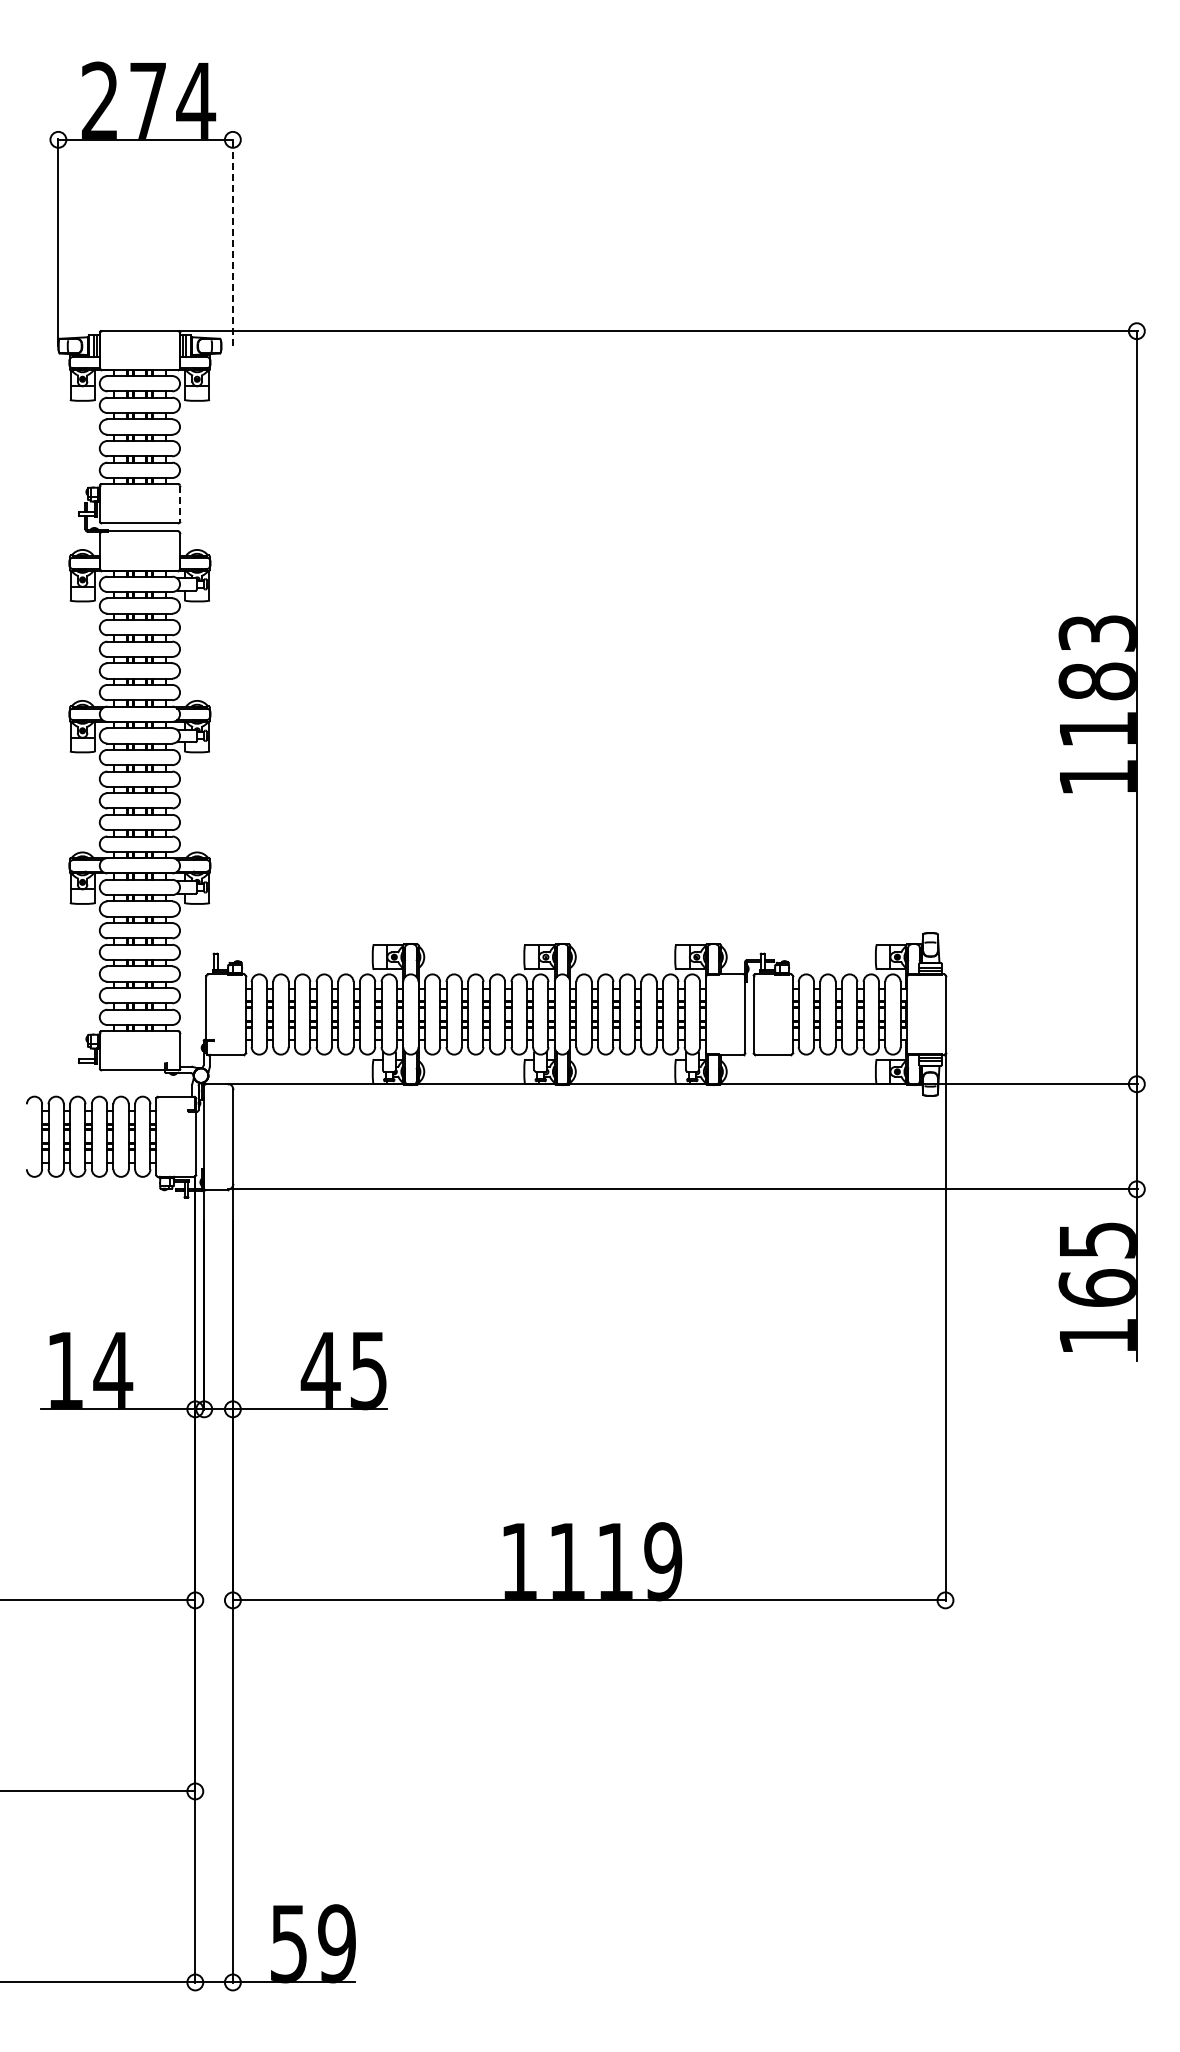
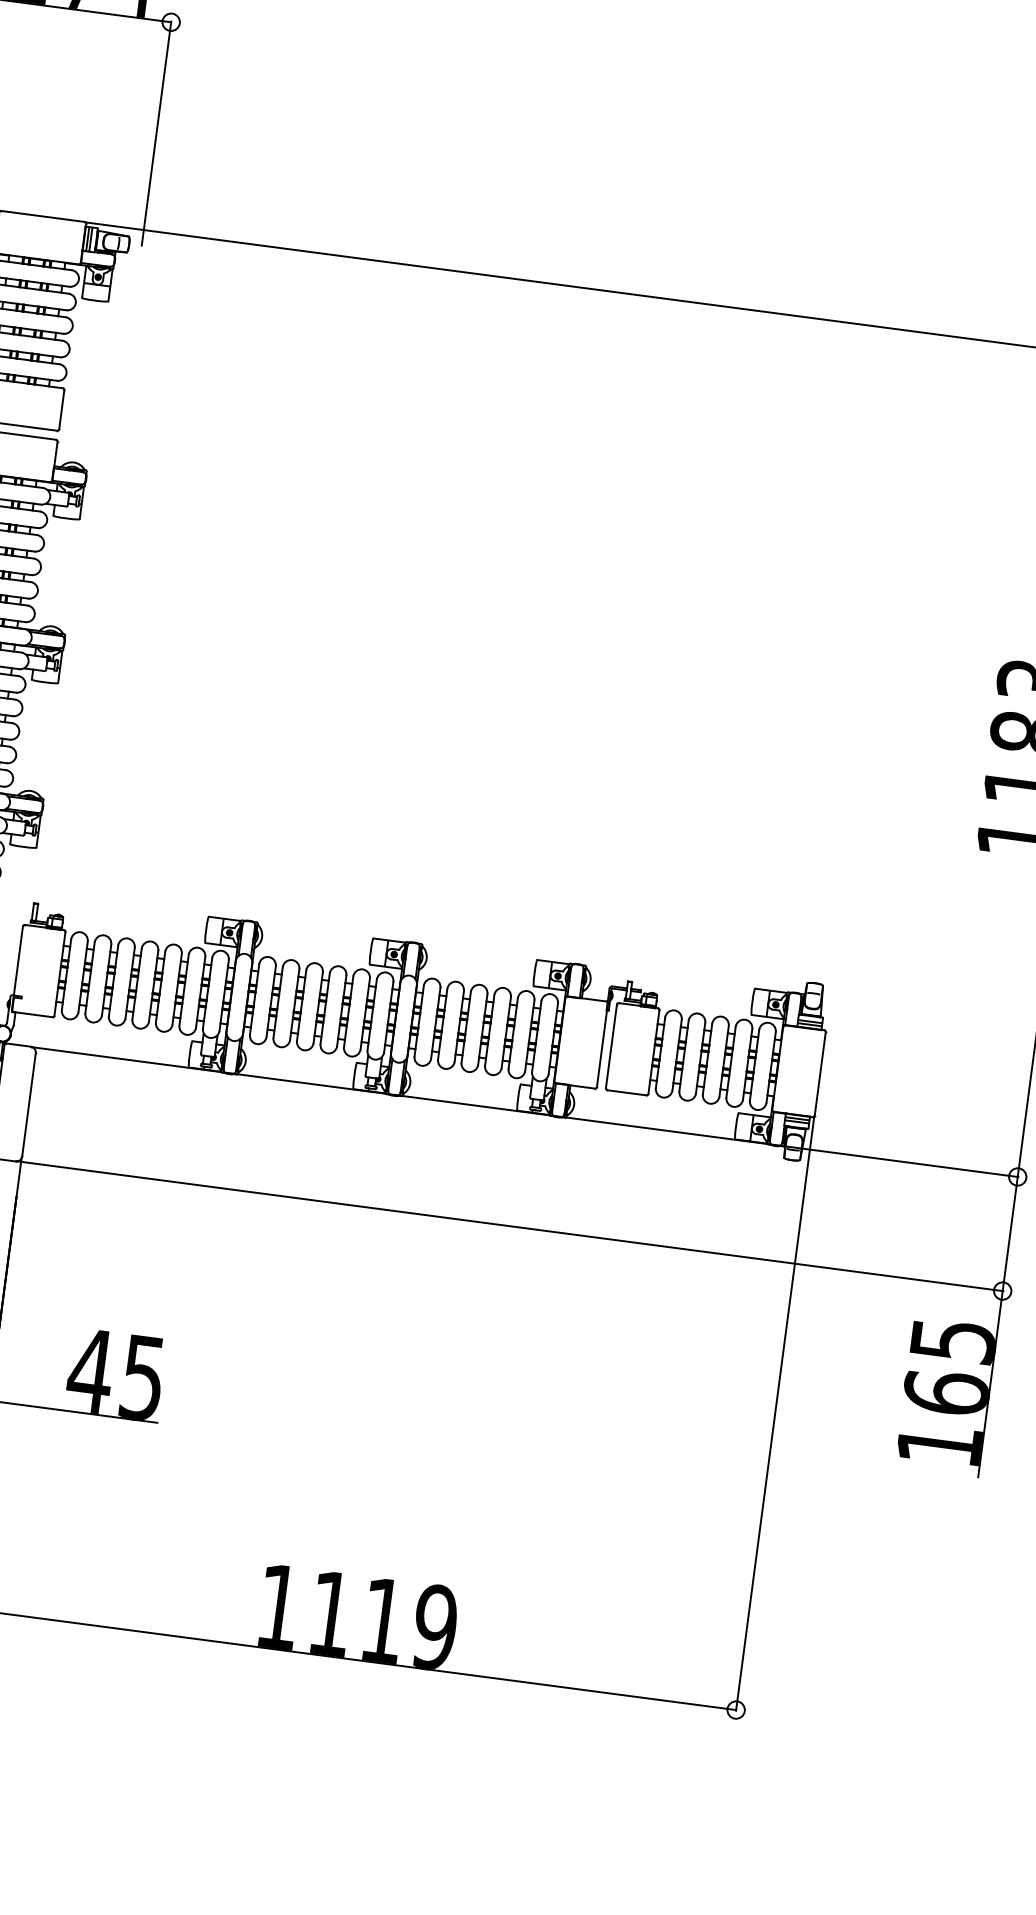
line: (232, 241) -> (156, 132), dashed -> solid
line: (180, 503) -> (62, 409), dashed -> solid

